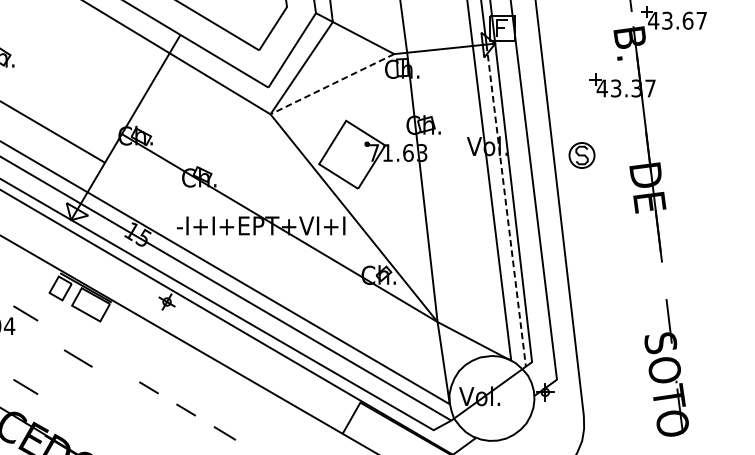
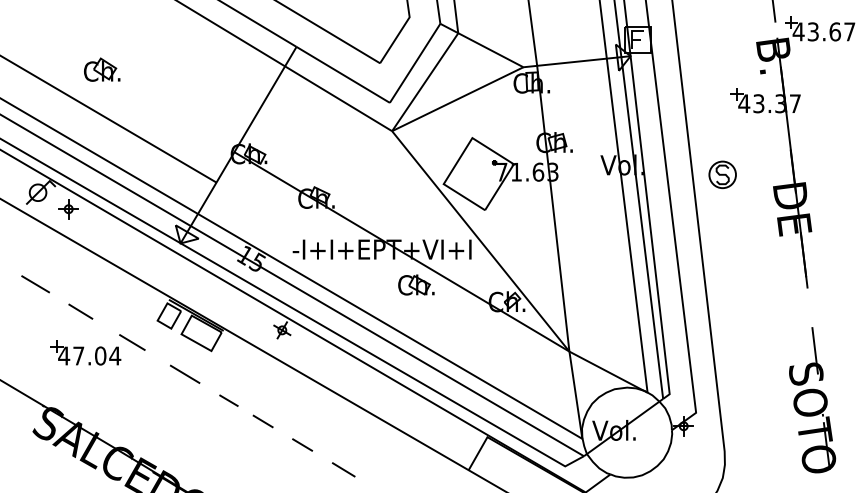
line: (332, 84) -> (457, 99), dashed -> solid
line: (506, 206) -> (642, 228), dashed -> solid
part: (293, 258) -> (416, 284), added
line: (78, 357) -> (185, 373), moved
line: (116, 368) -> (228, 400), added
line: (25, 386) -> (132, 420), removed

